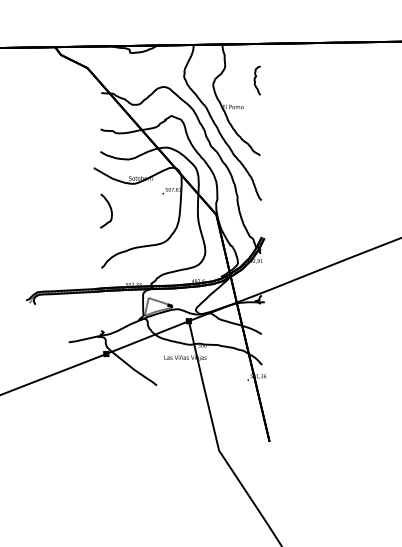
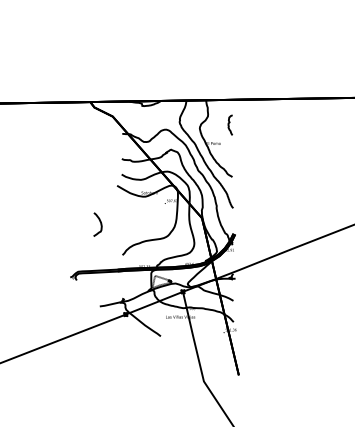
curve: (110, 210) -> (100, 224), moved

